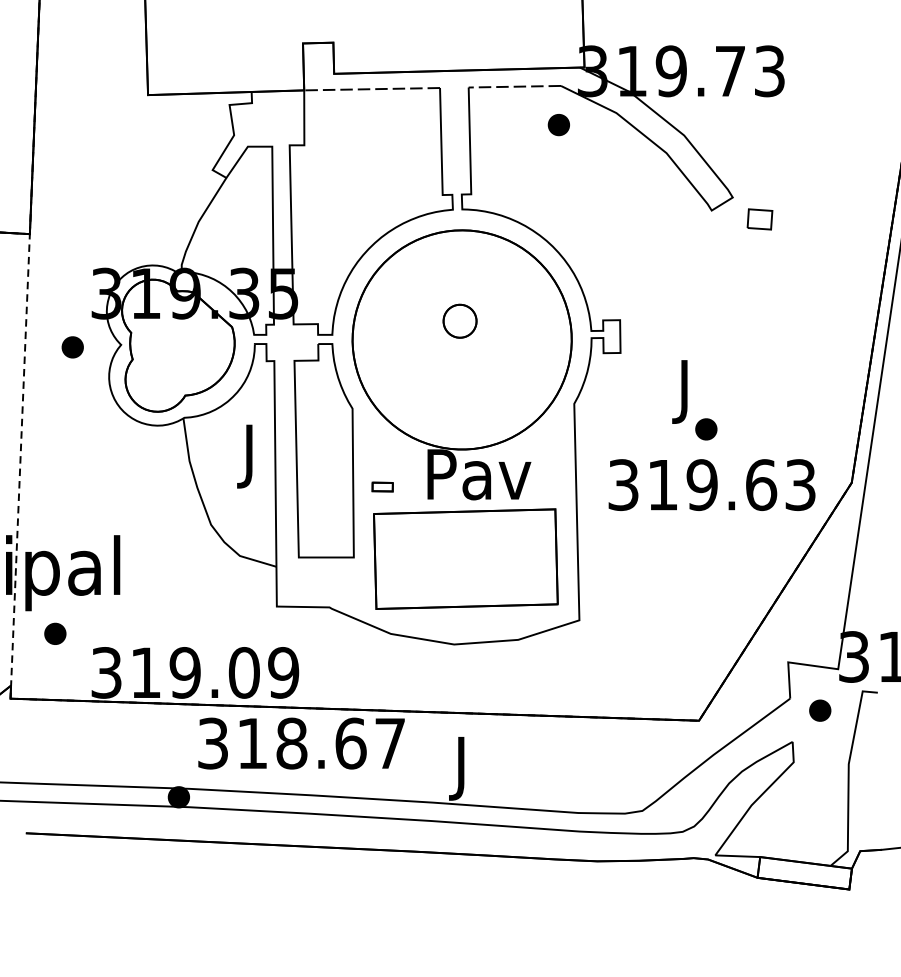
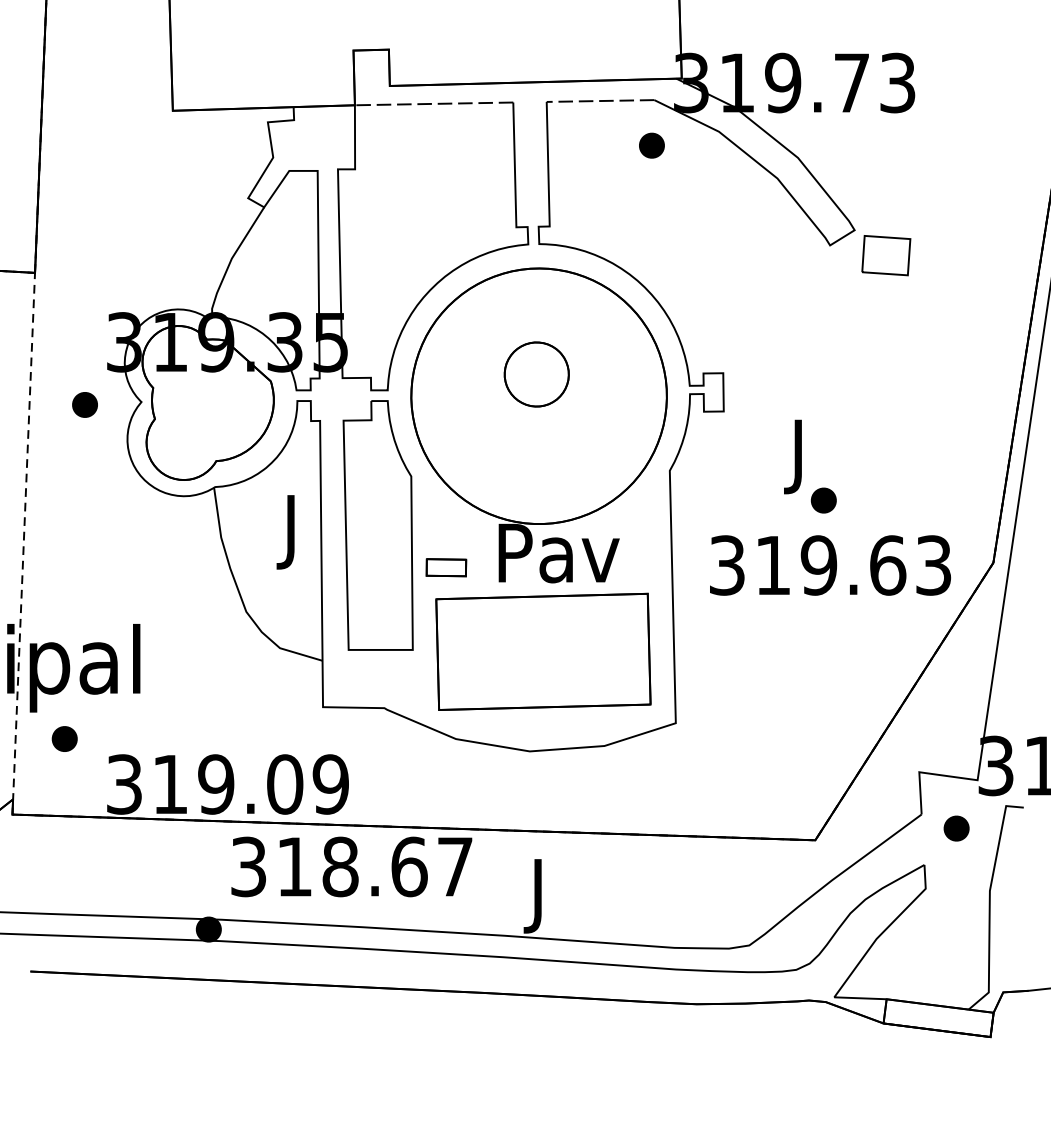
part: (760, 219) -> (886, 255), size x1.67
part: (459, 321) -> (536, 374), size x1.67
part: (382, 486) -> (446, 567), size x1.67

